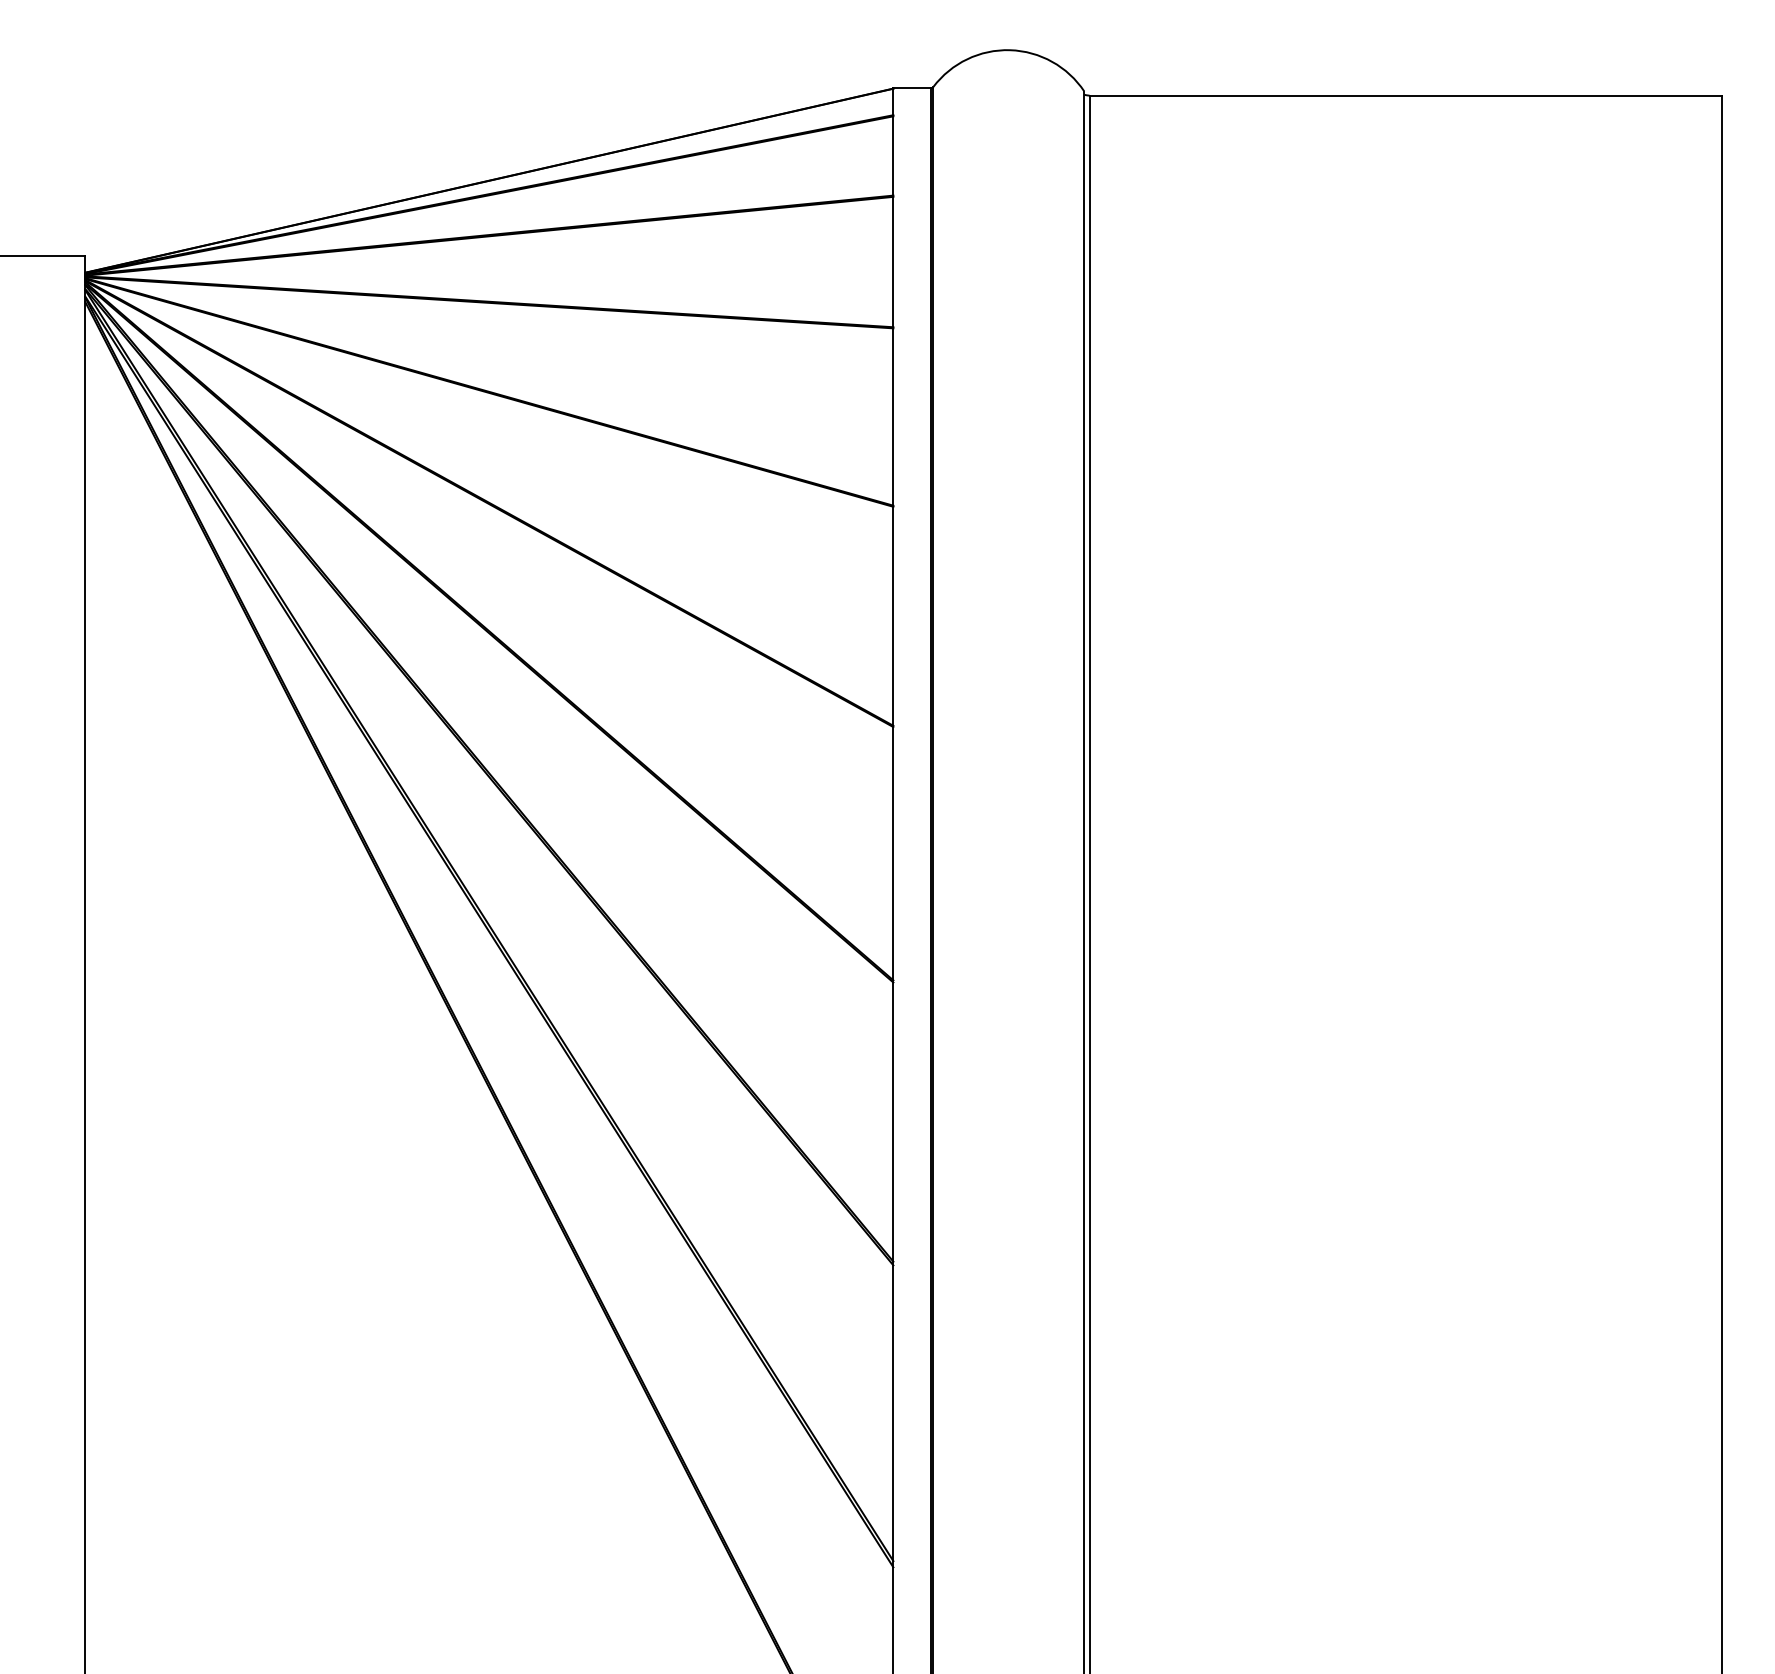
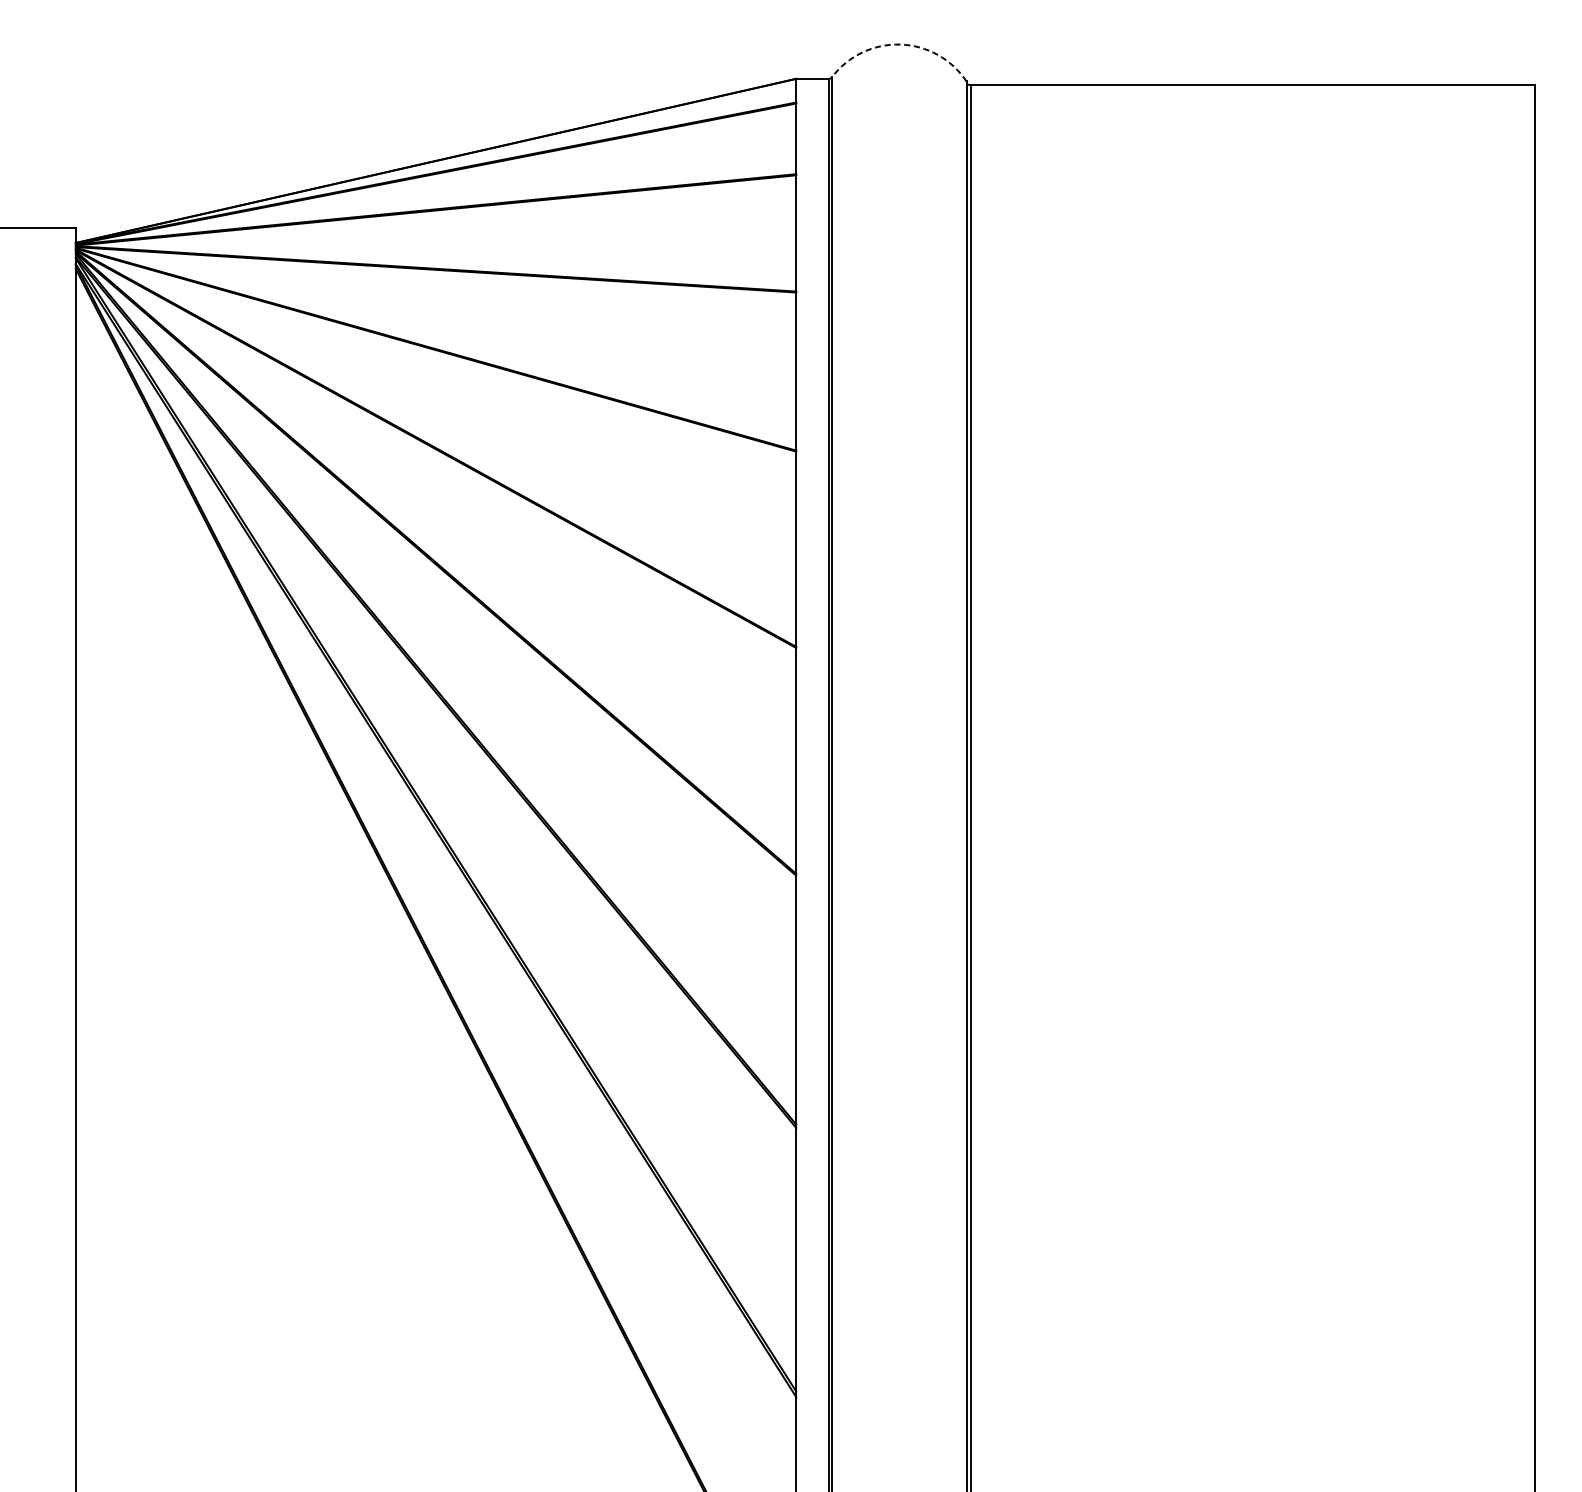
arc: (1010, 50) -> (900, 44), solid -> dashed

